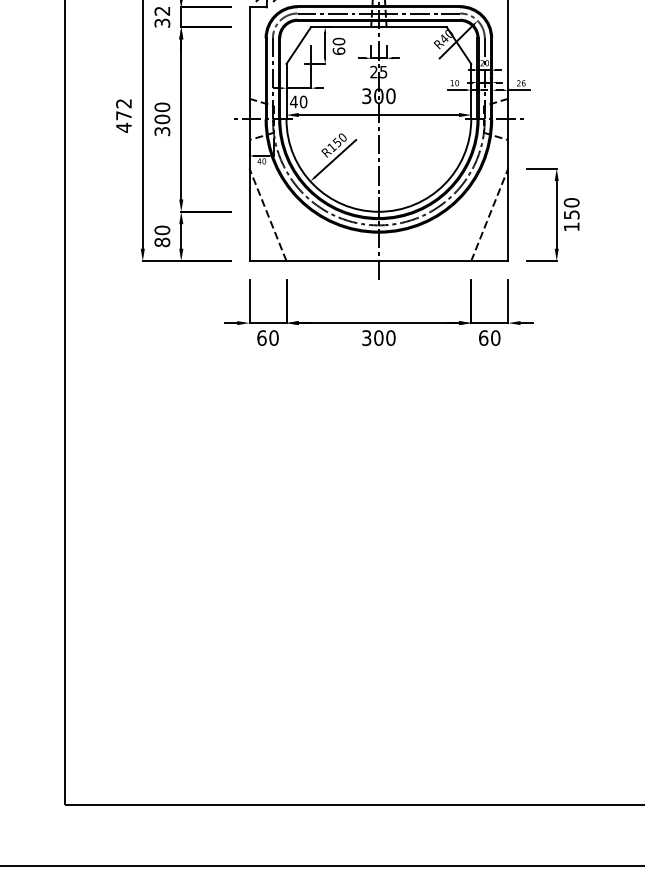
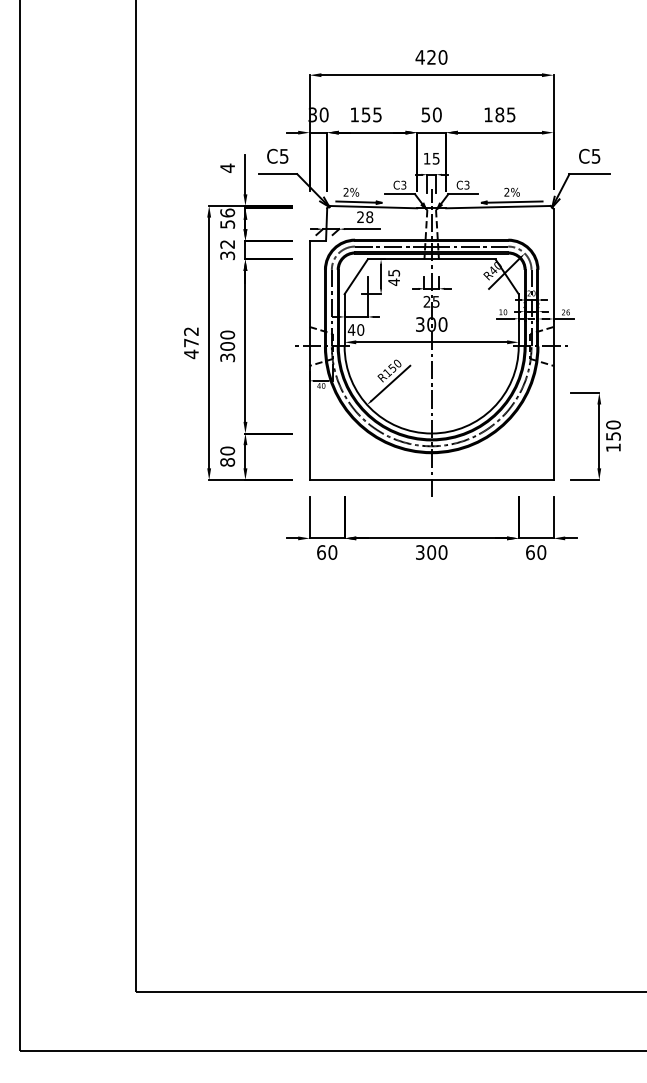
text: (339, 46) -> (394, 277), 60 -> 45
line: (267, 213) -> (326, 435), removed
line: (489, 213) -> (535, 435), removed

